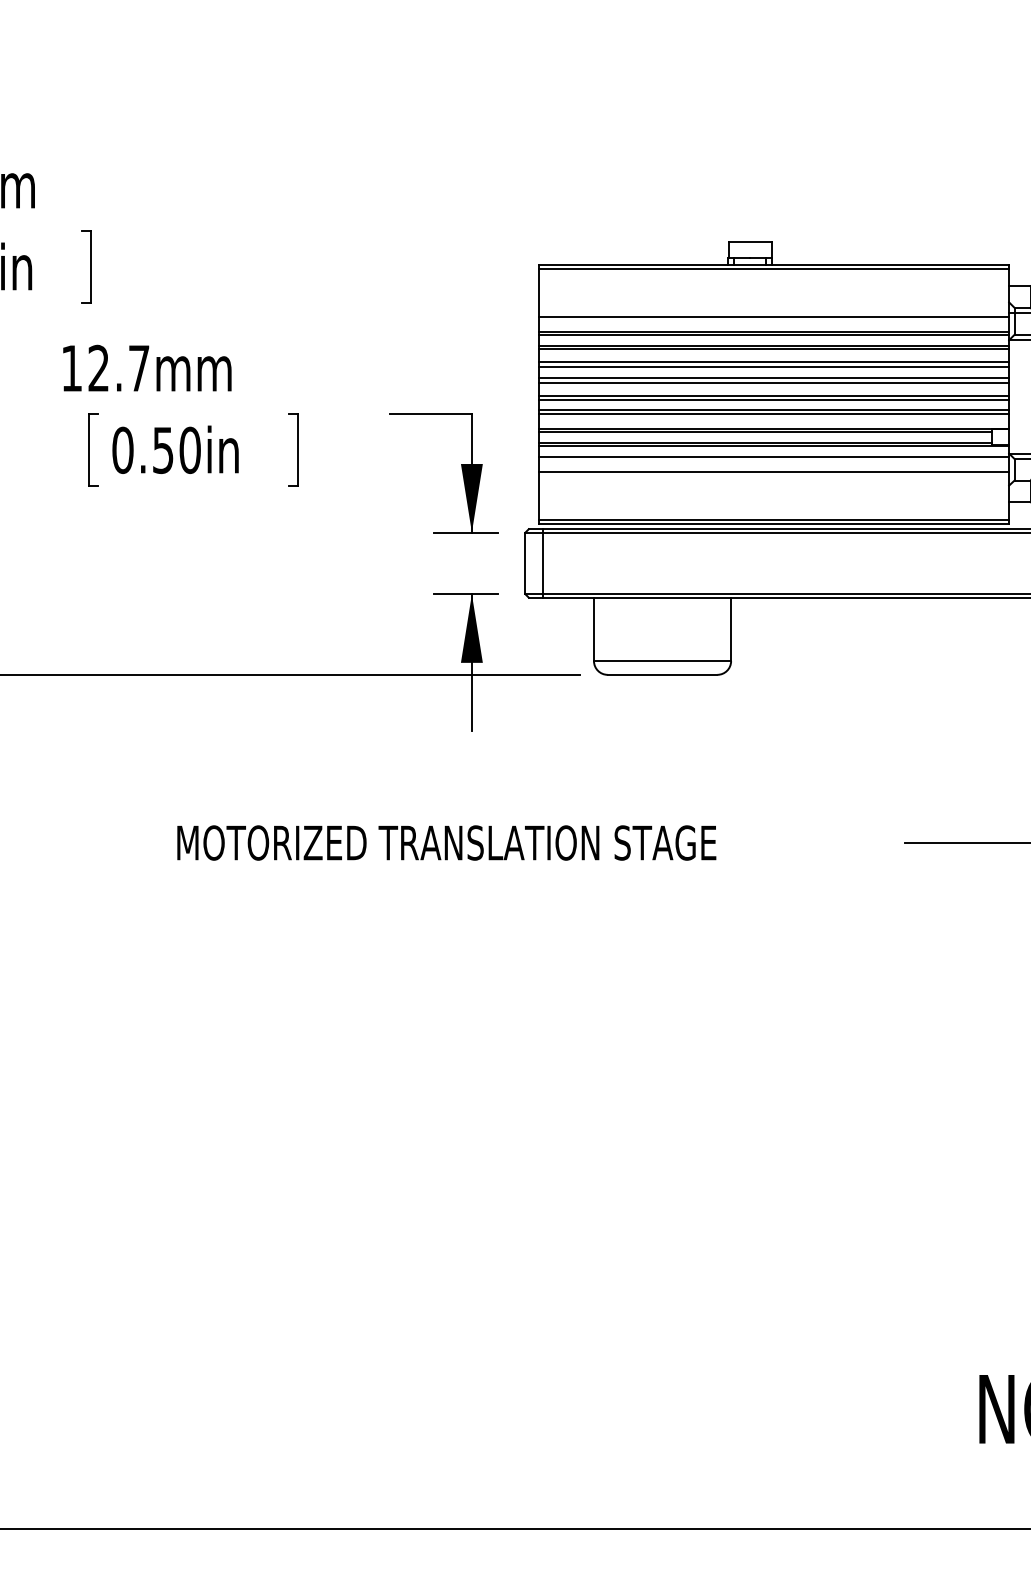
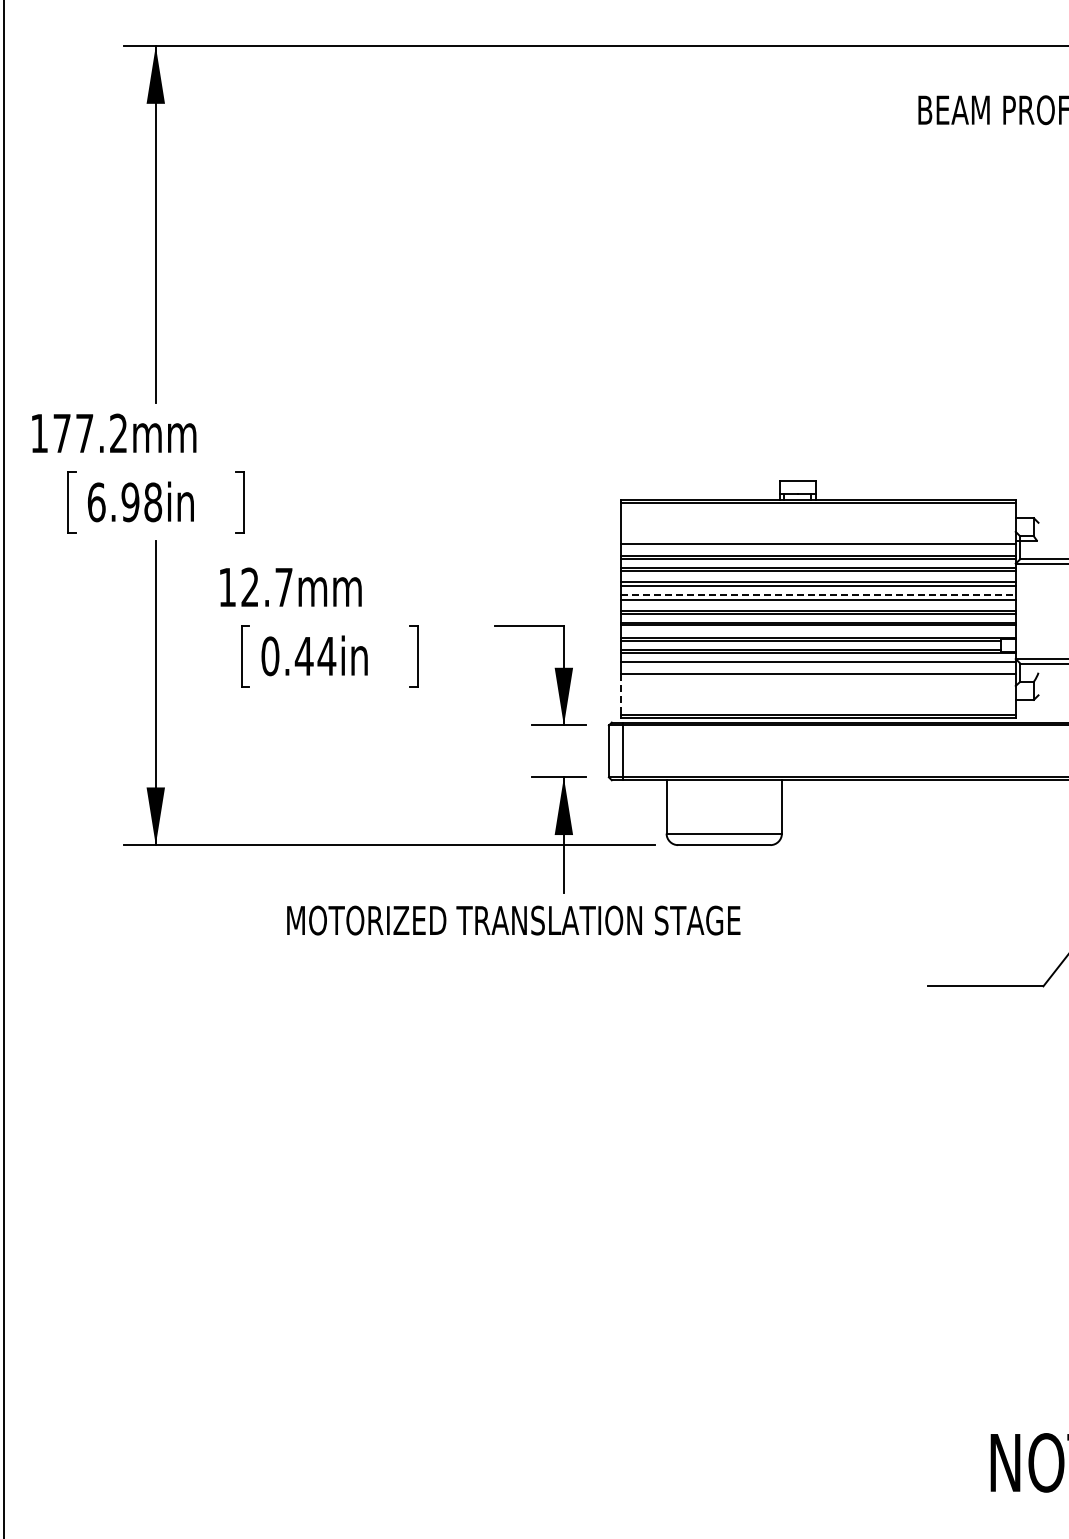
line: (774, 378) -> (818, 595), solid -> dashed
text: (176, 450) -> (315, 656), 0.50in -> 0.44in
line: (539, 495) -> (620, 694), solid -> dashed
text: (446, 842) -> (513, 920), moved

